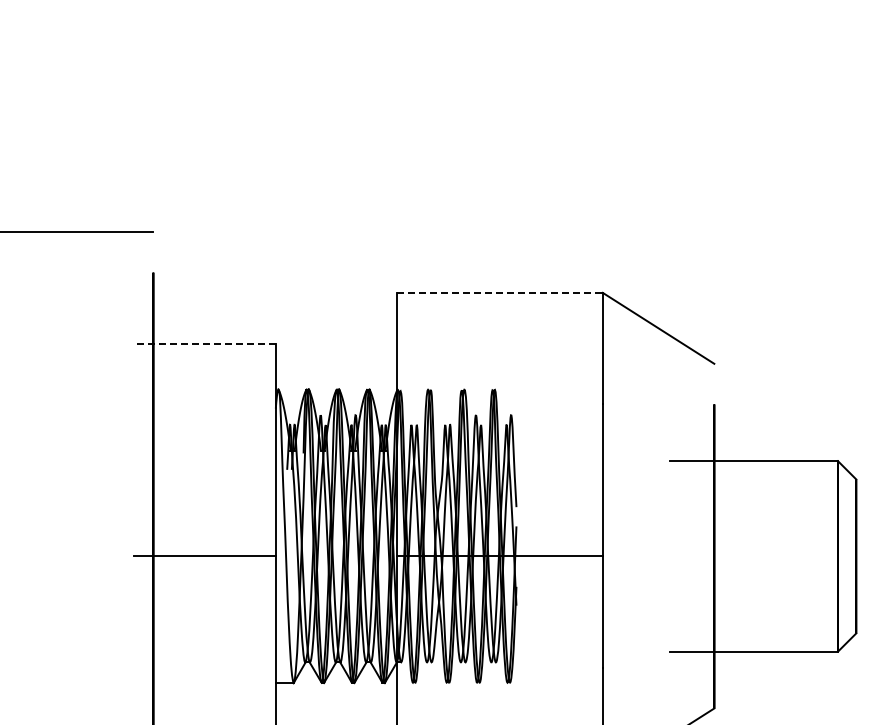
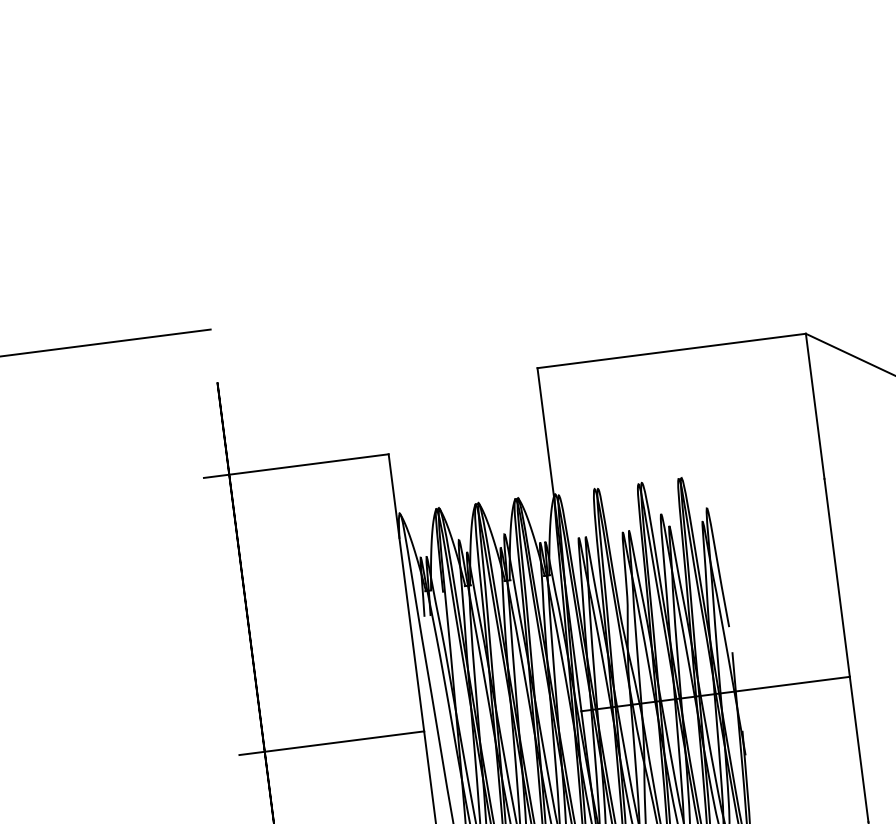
line: (500, 292) -> (672, 350), dashed -> solid
line: (204, 343) -> (295, 466), dashed -> solid

